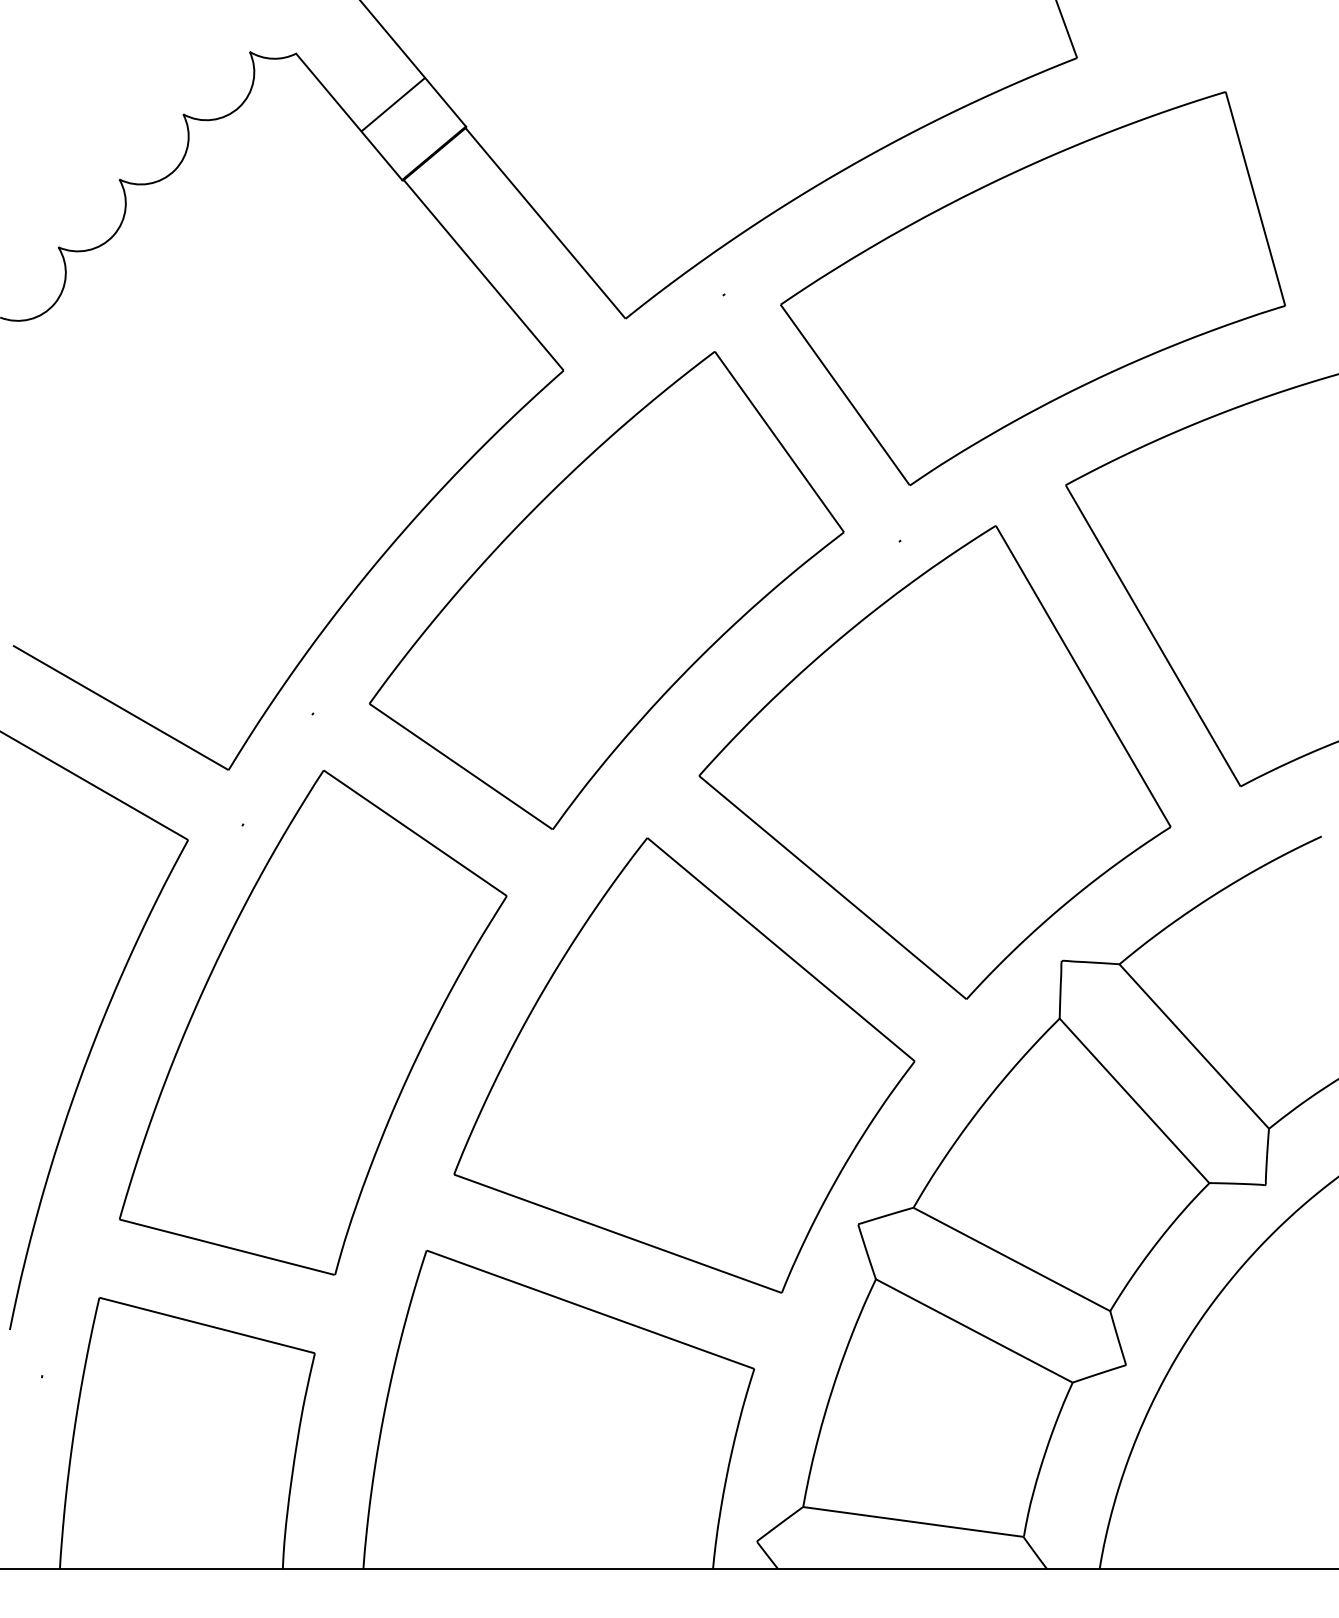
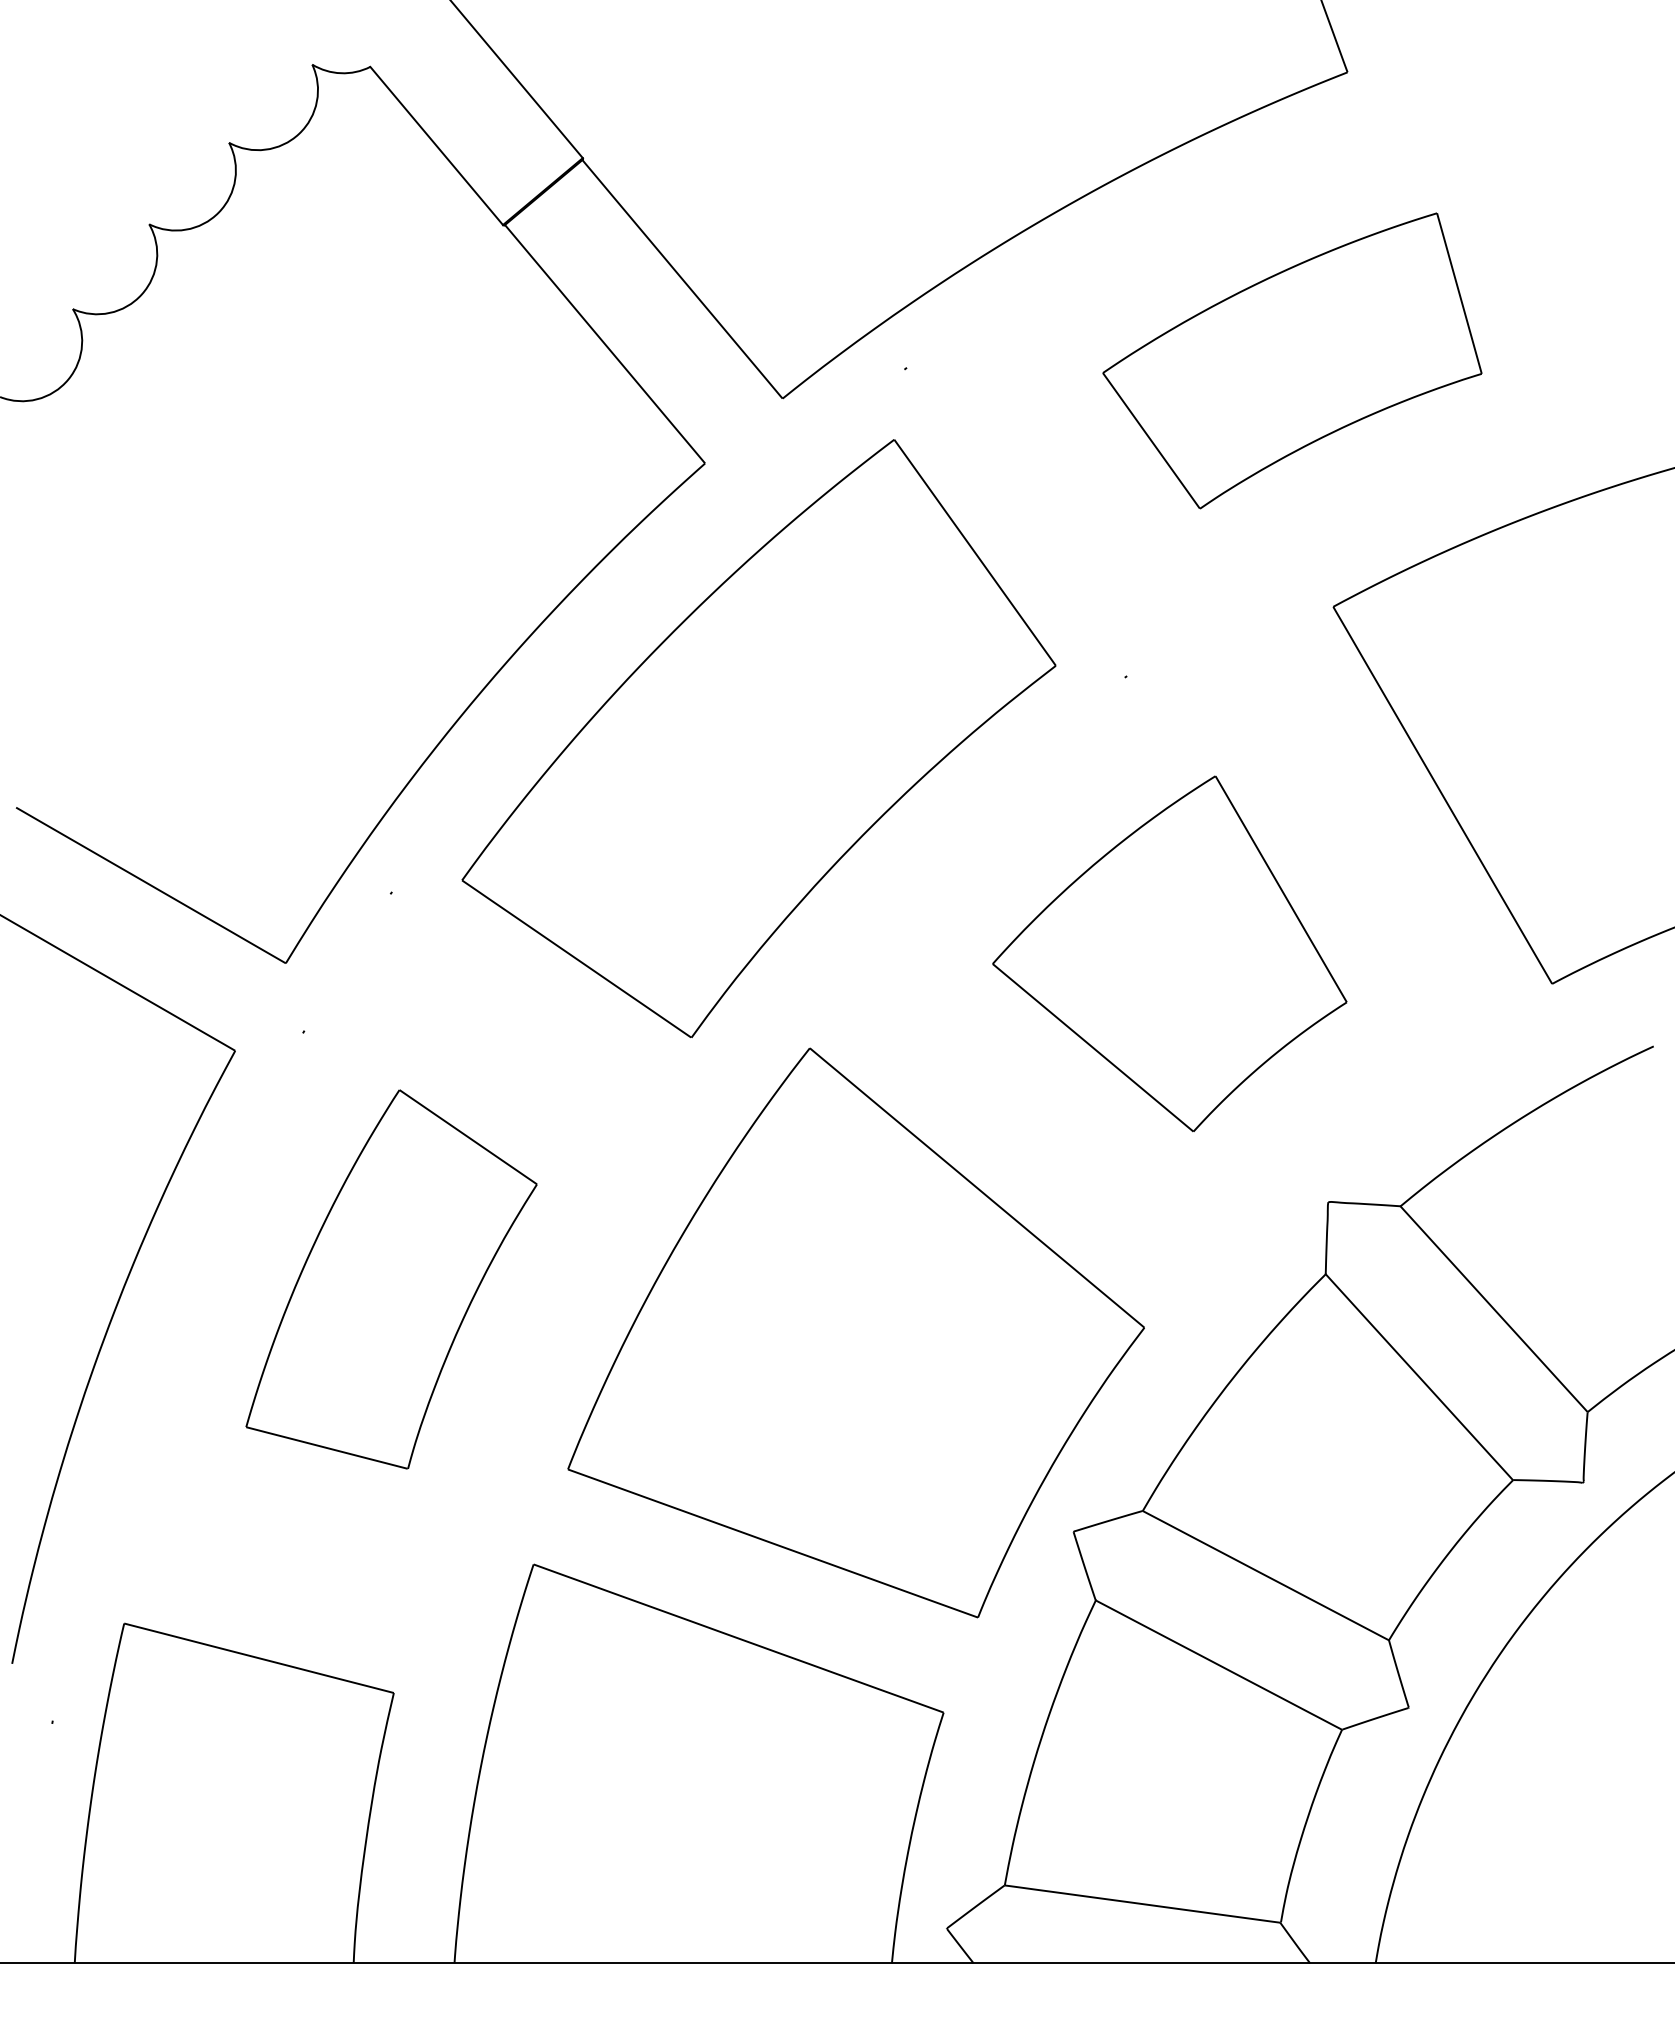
line: (392, 104) -> (491, 130), removed
part: (1033, 288) -> (1292, 360), size x0.6
part: (934, 762) -> (1169, 953), size x0.6
part: (313, 1022) -> (391, 1279), size x0.6

